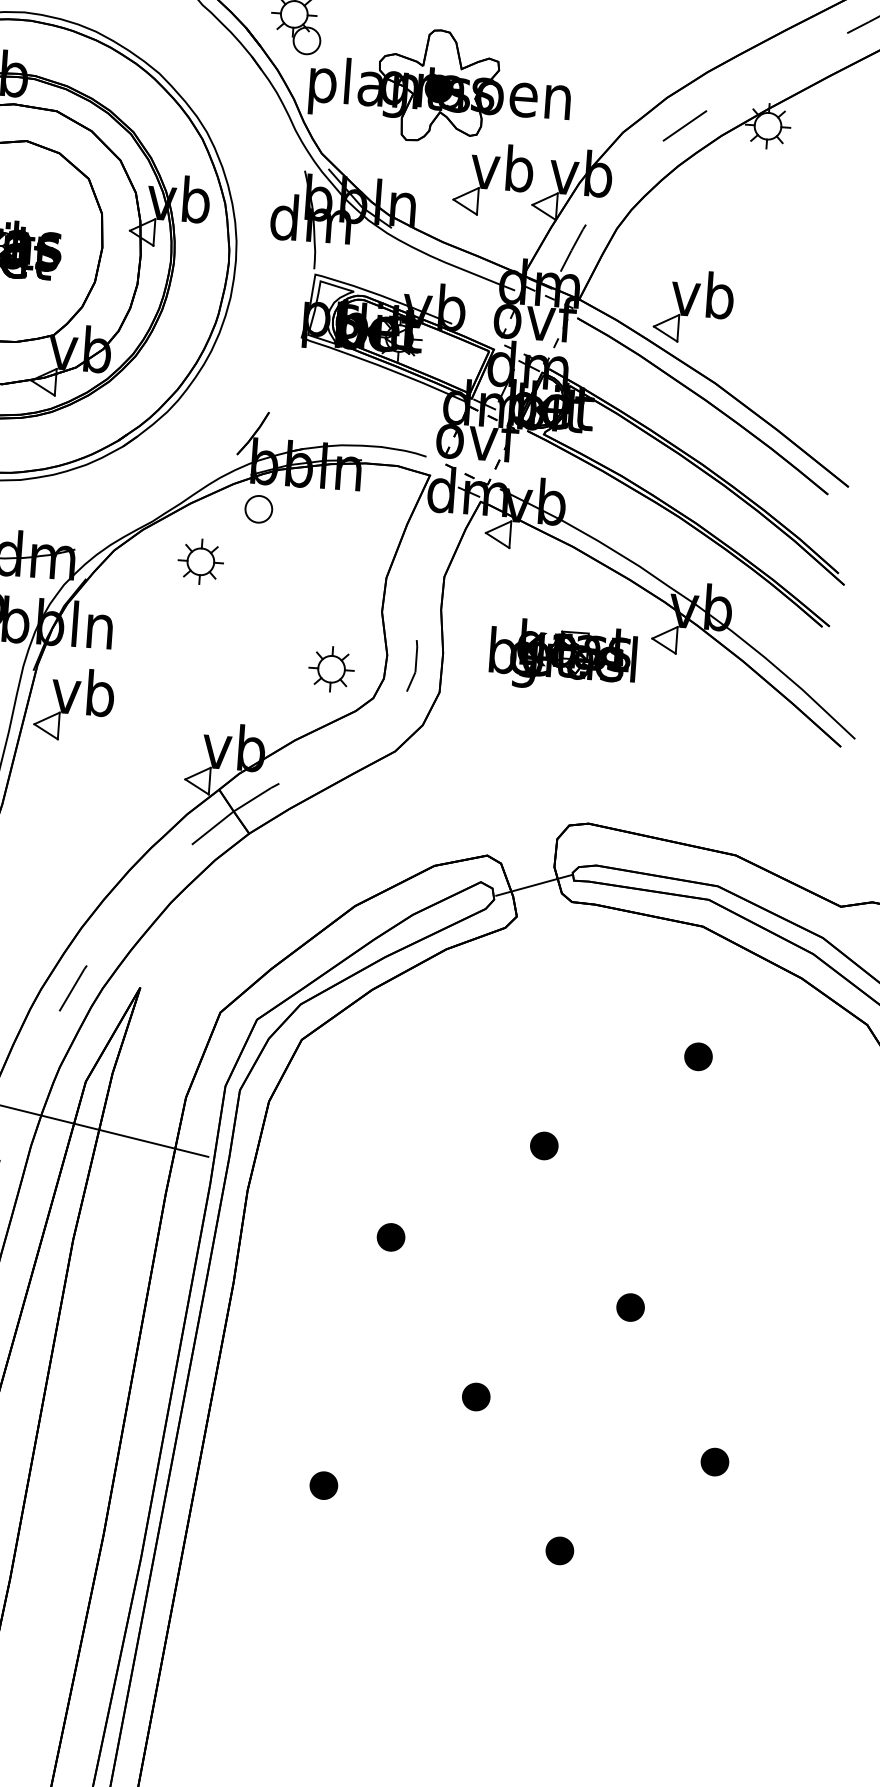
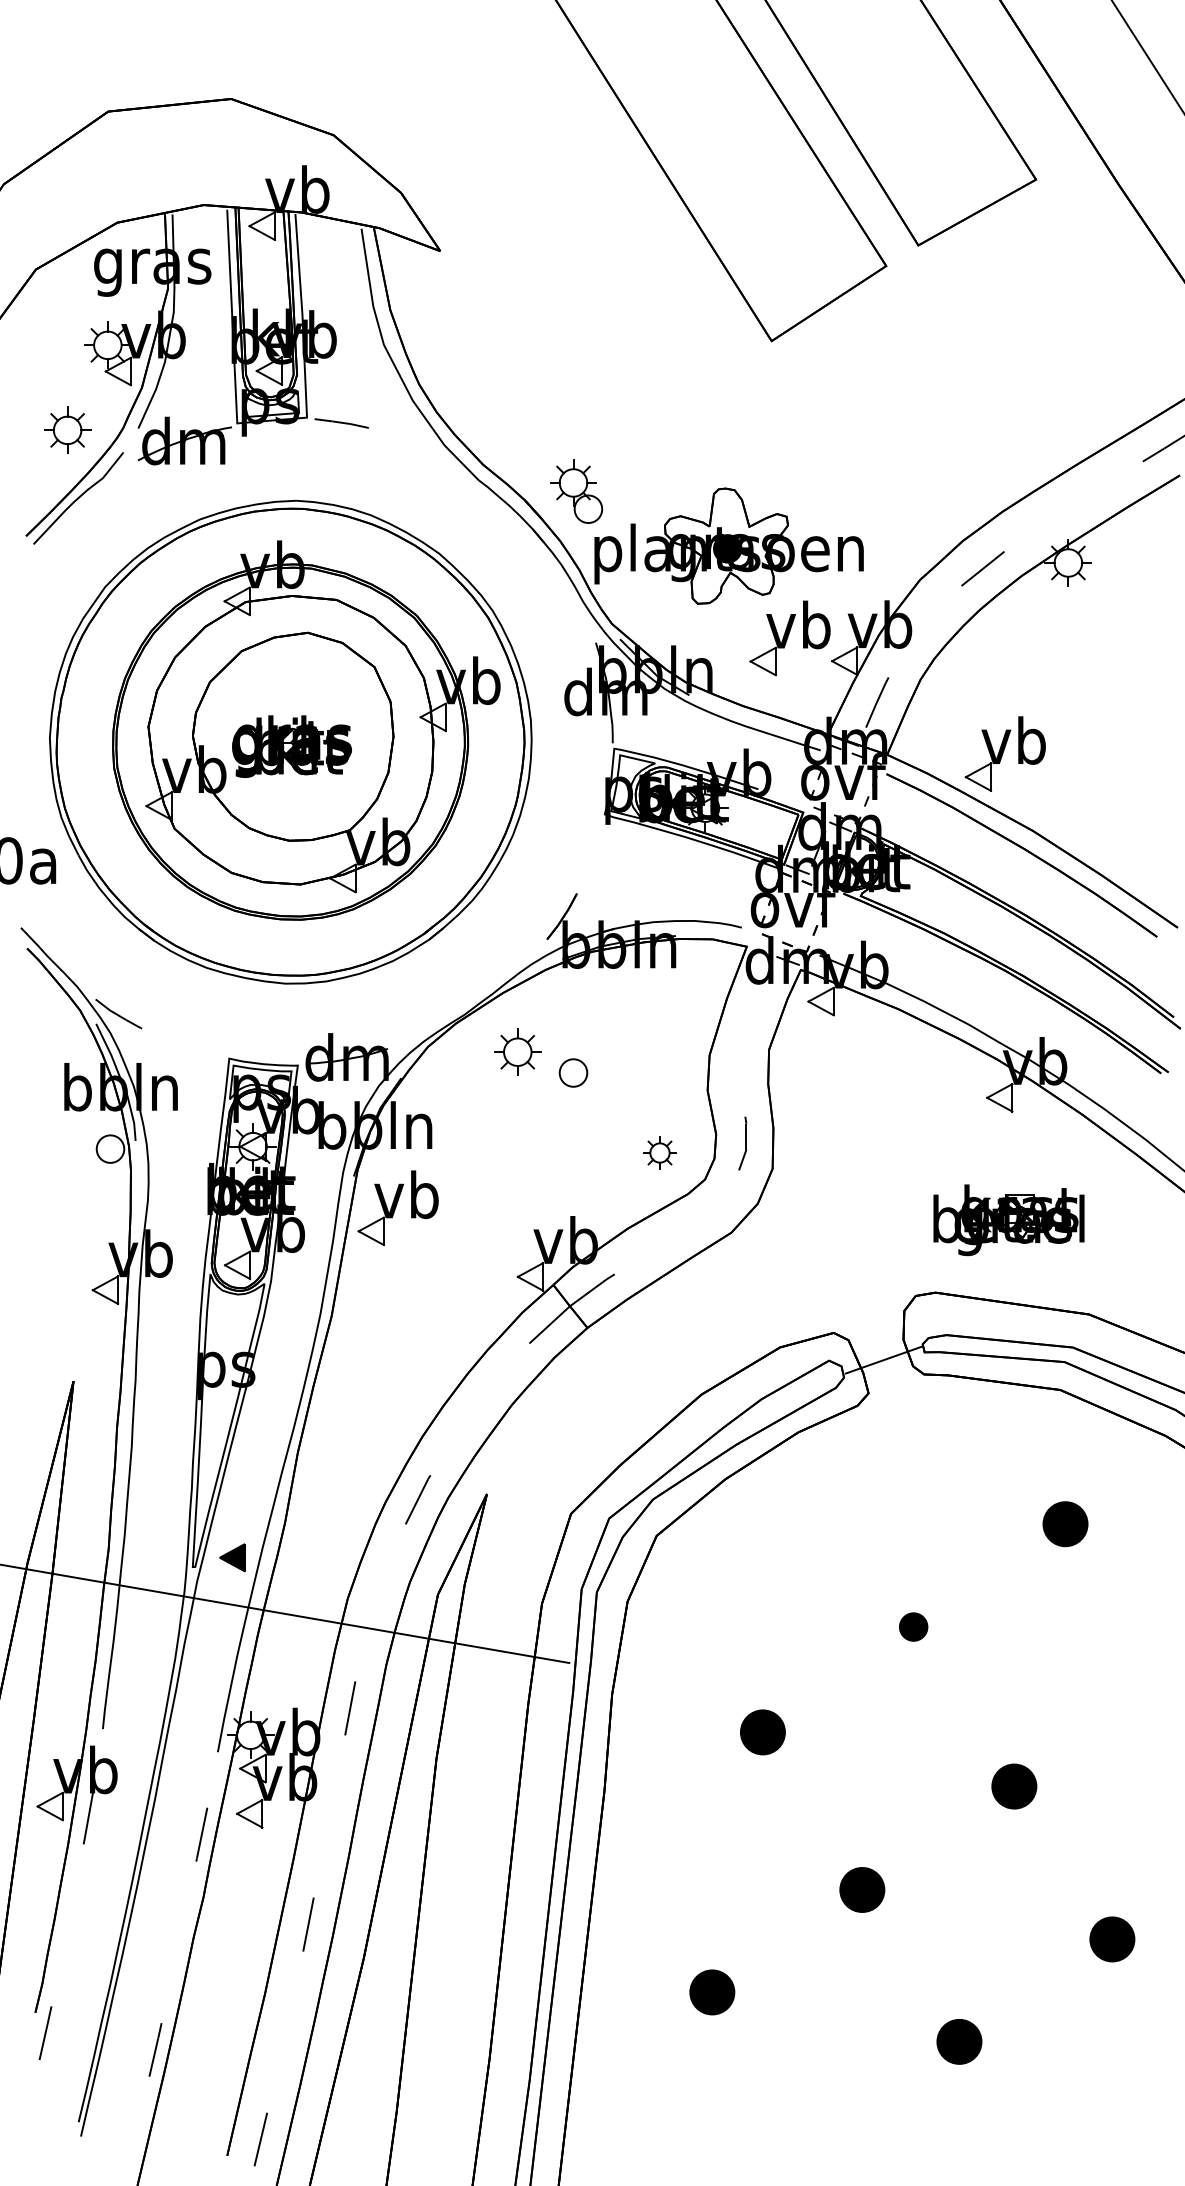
part: (258, 508) -> (573, 1072), moved
part: (562, 656) -> (1008, 1220), moved
part: (331, 668) -> (659, 1152), size x0.7
part: (698, 1056) -> (1065, 1523), size x1.6
part: (390, 1236) -> (762, 1731), size x1.6
part: (629, 1307) -> (1013, 1786), size x1.6
part: (475, 1396) -> (861, 1889), size x1.6
part: (714, 1461) -> (1111, 1938), size x1.6
part: (323, 1484) -> (711, 1991), size x1.6
part: (559, 1550) -> (959, 2041), size x1.6

